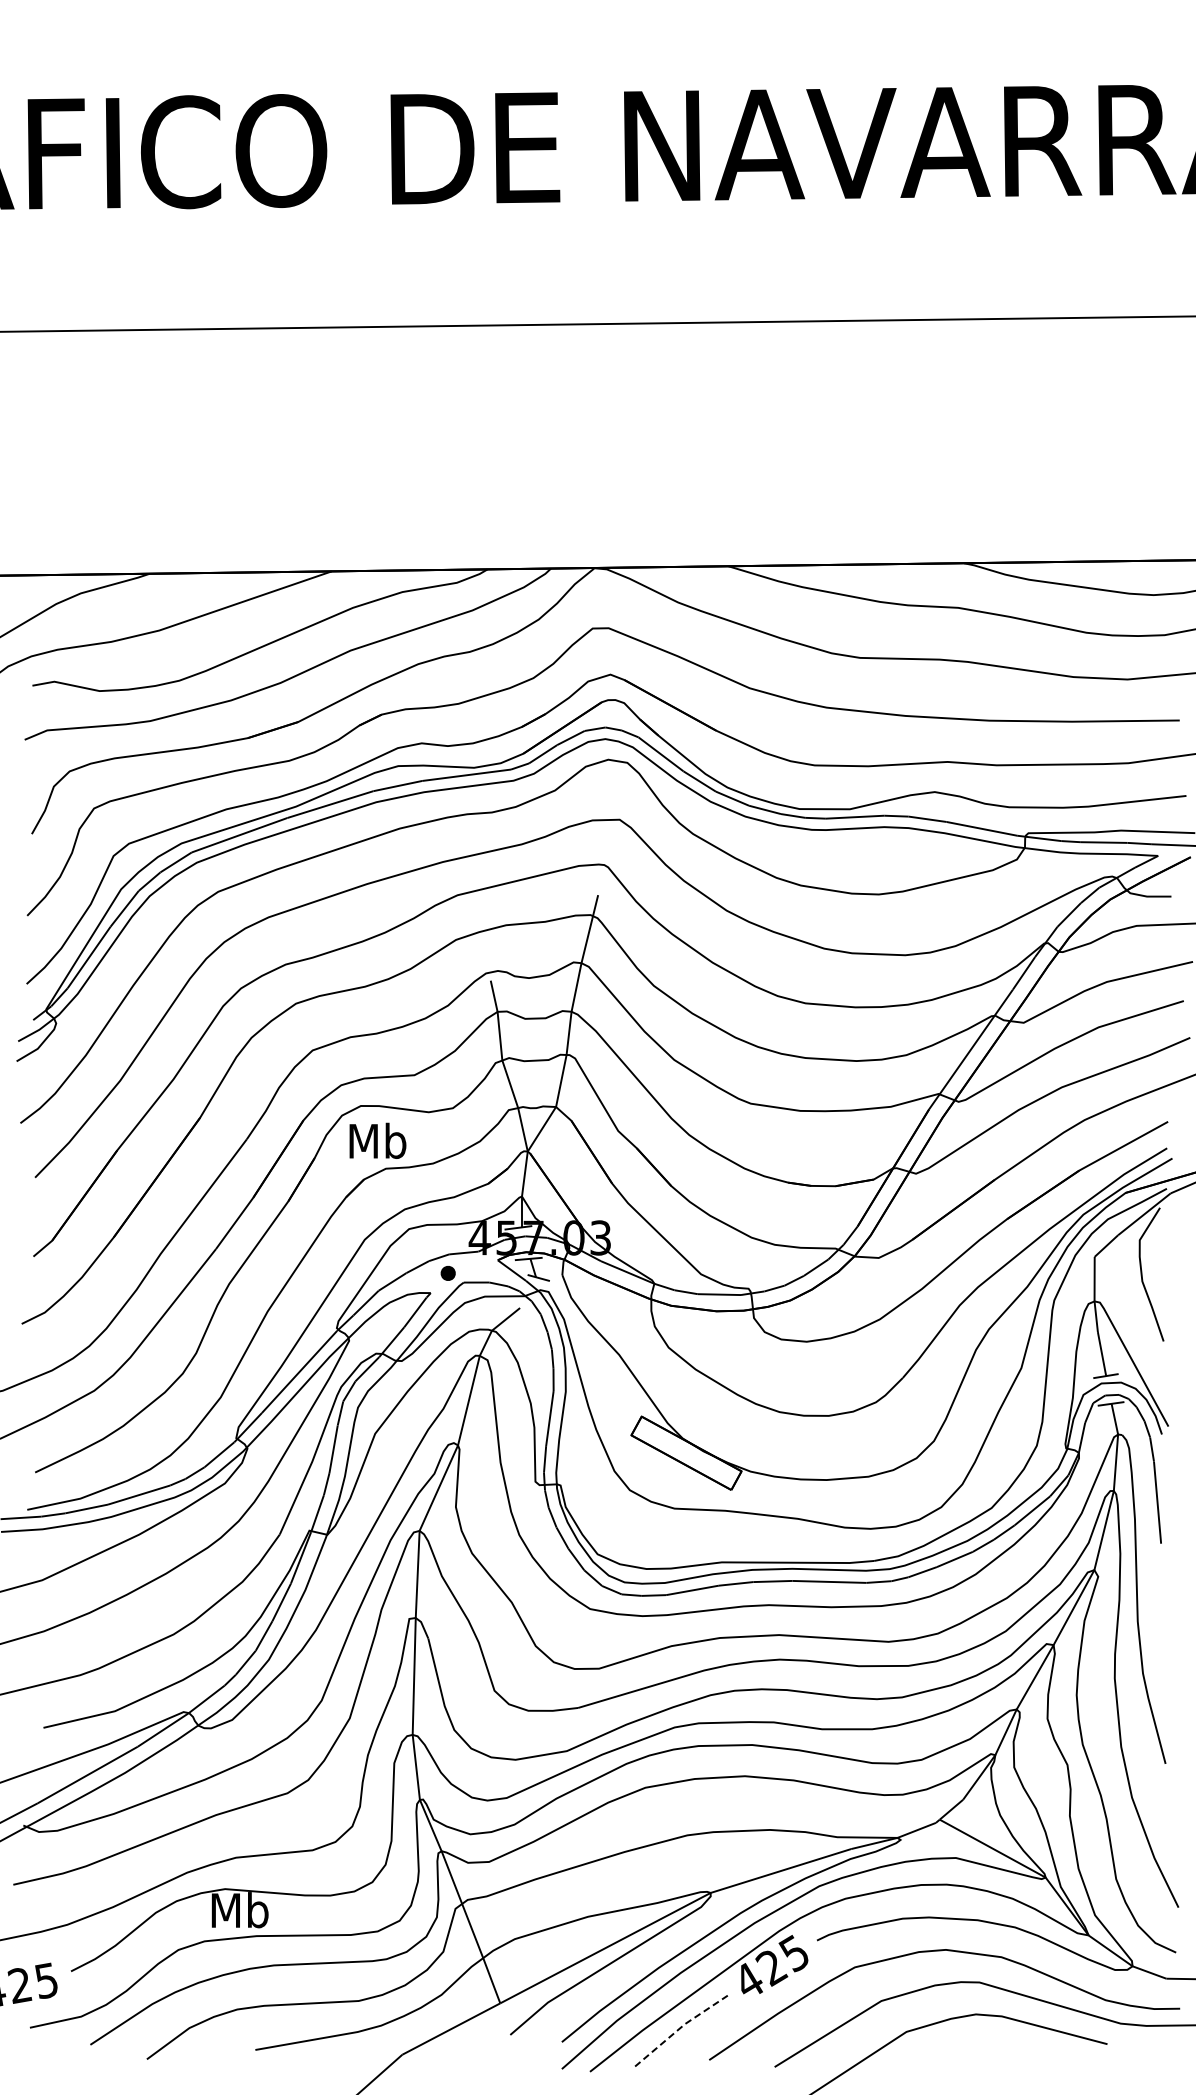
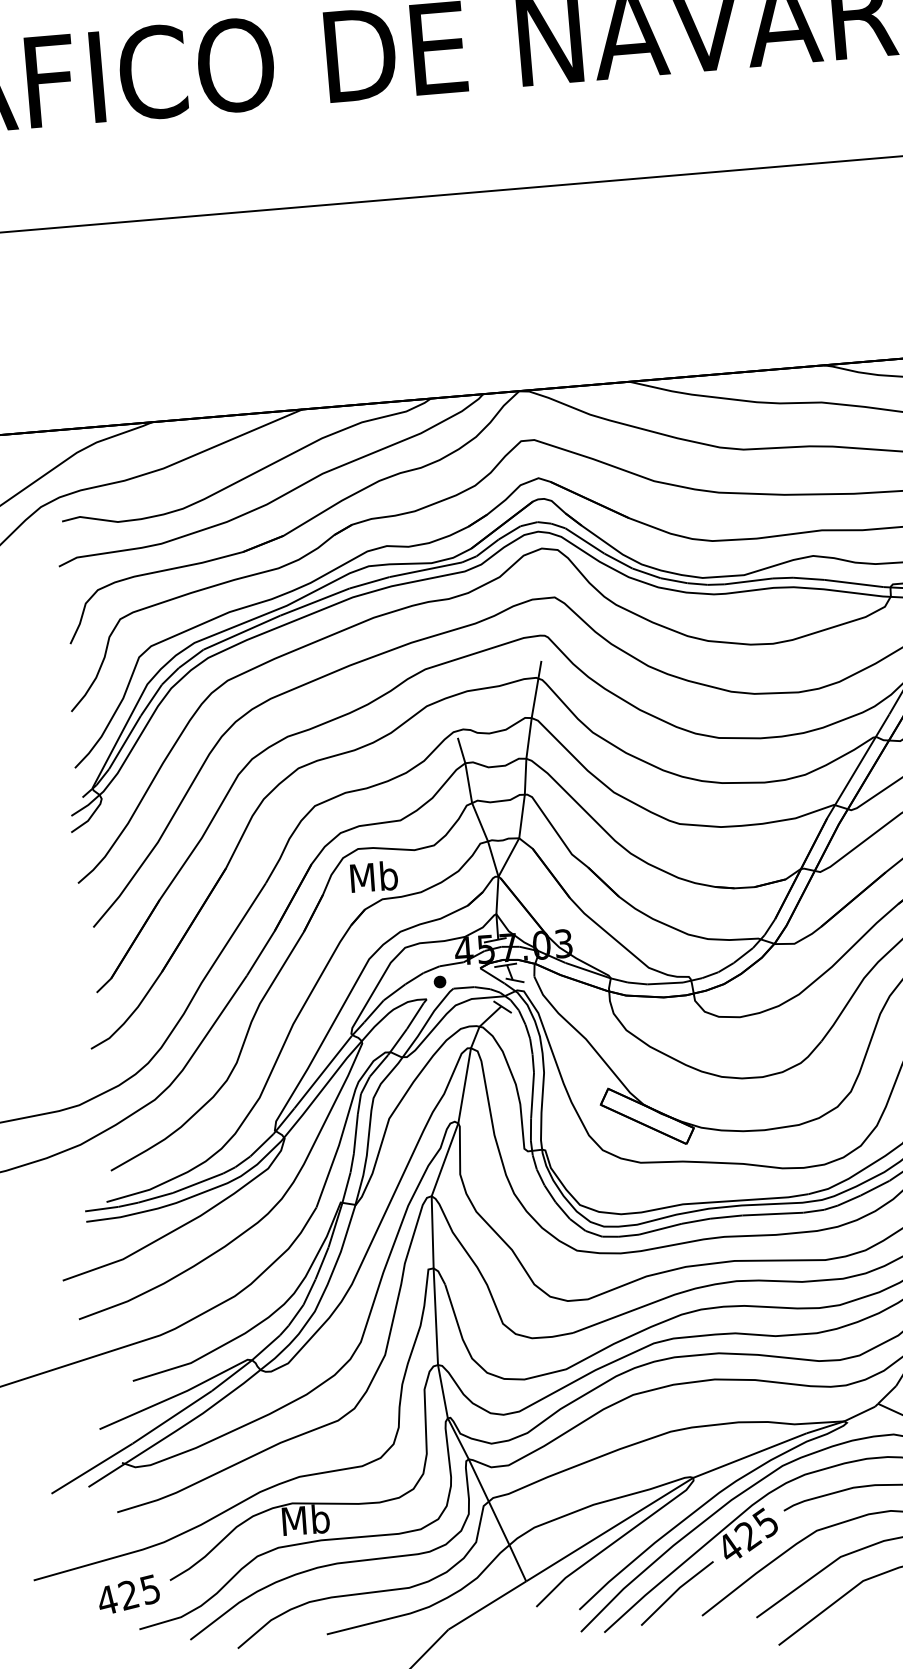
line: (521, 1308) -> (502, 1006), added
line: (680, 2027) -> (676, 1590), dashed -> solid

